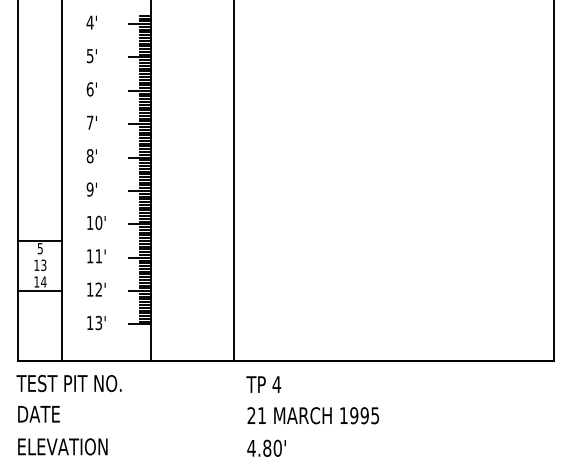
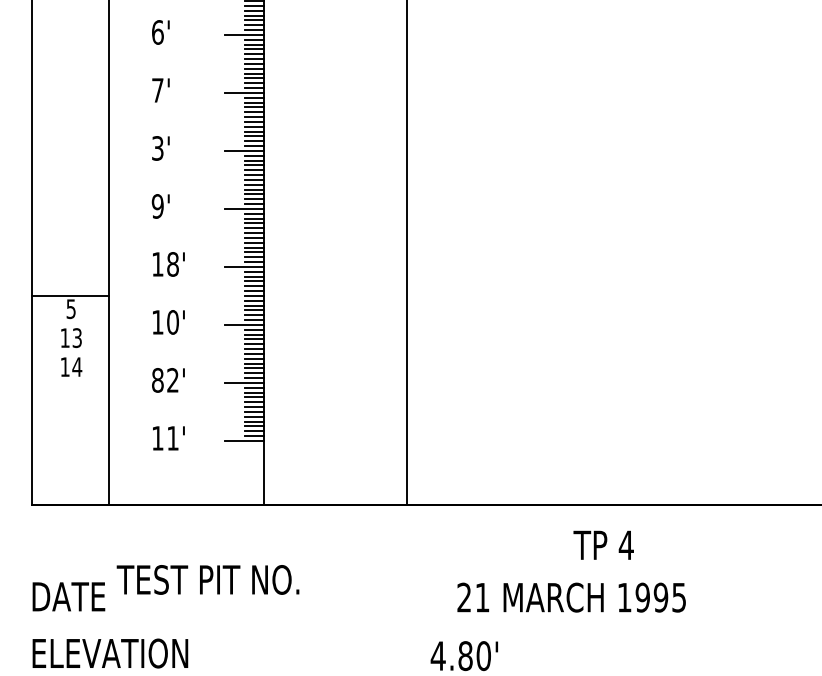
text: (89, 156) -> (156, 149), 8' -> 3'
text: (98, 222) -> (172, 263), 10' -> 18'
text: (98, 256) -> (172, 322), 11' -> 10'
text: (89, 289) -> (156, 380), 12' -> 82'
line: (39, 291) -> (69, 383), removed
text: (98, 322) -> (172, 437), 13' -> 11'
text: (68, 383) -> (207, 579), moved
text: (263, 384) -> (603, 545), moved
text: (312, 415) -> (570, 597), moved

